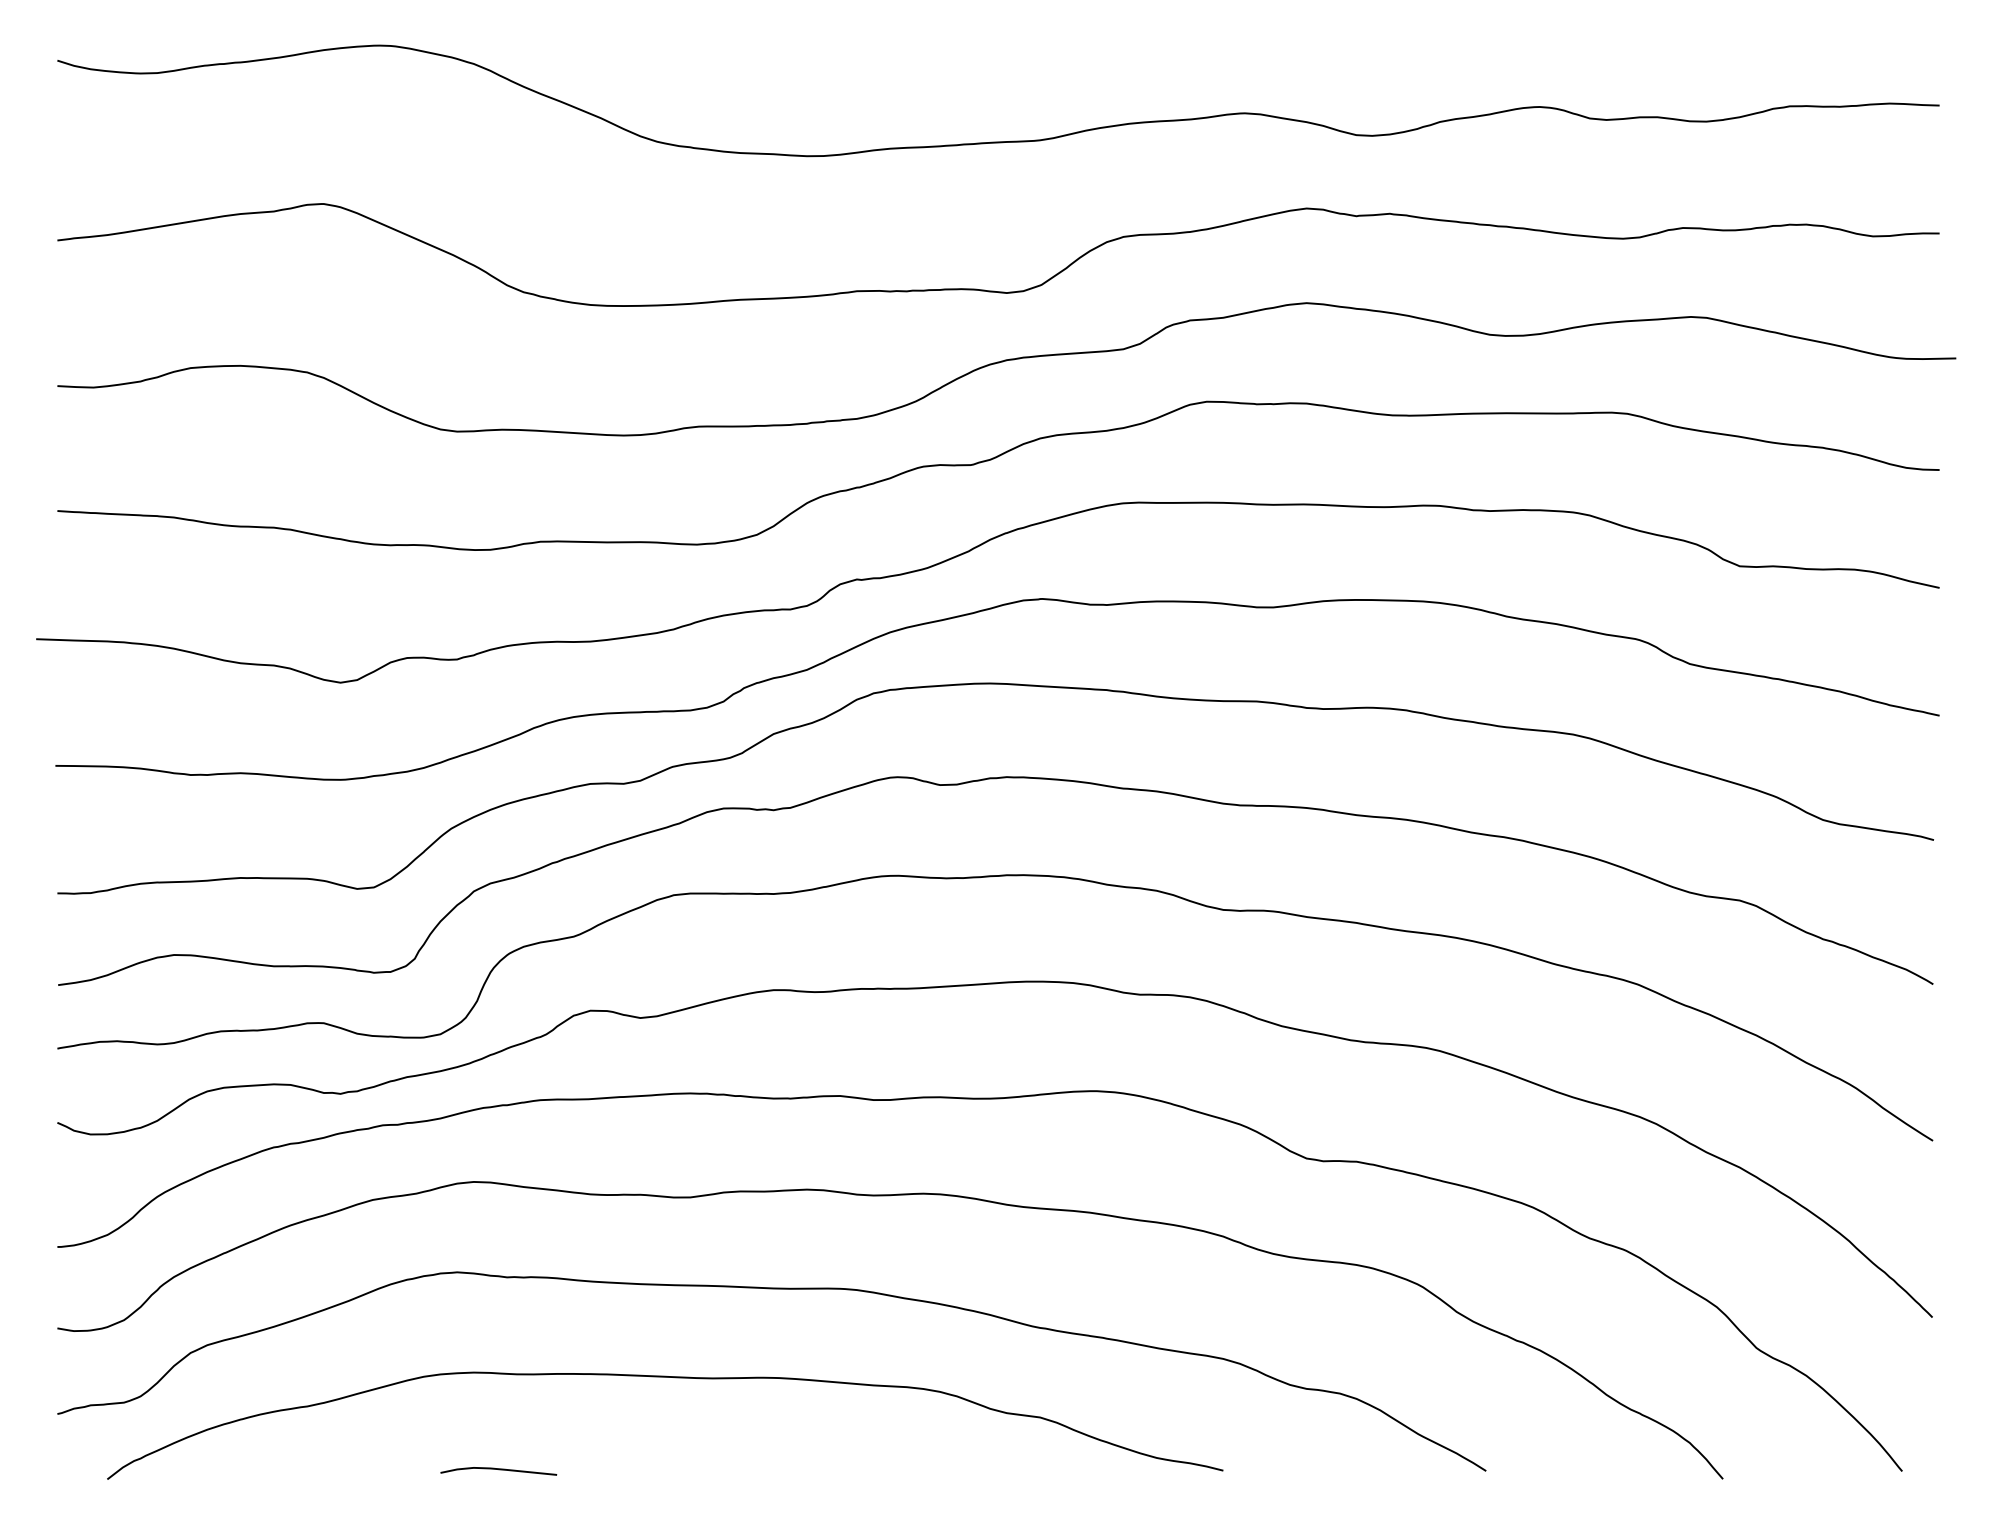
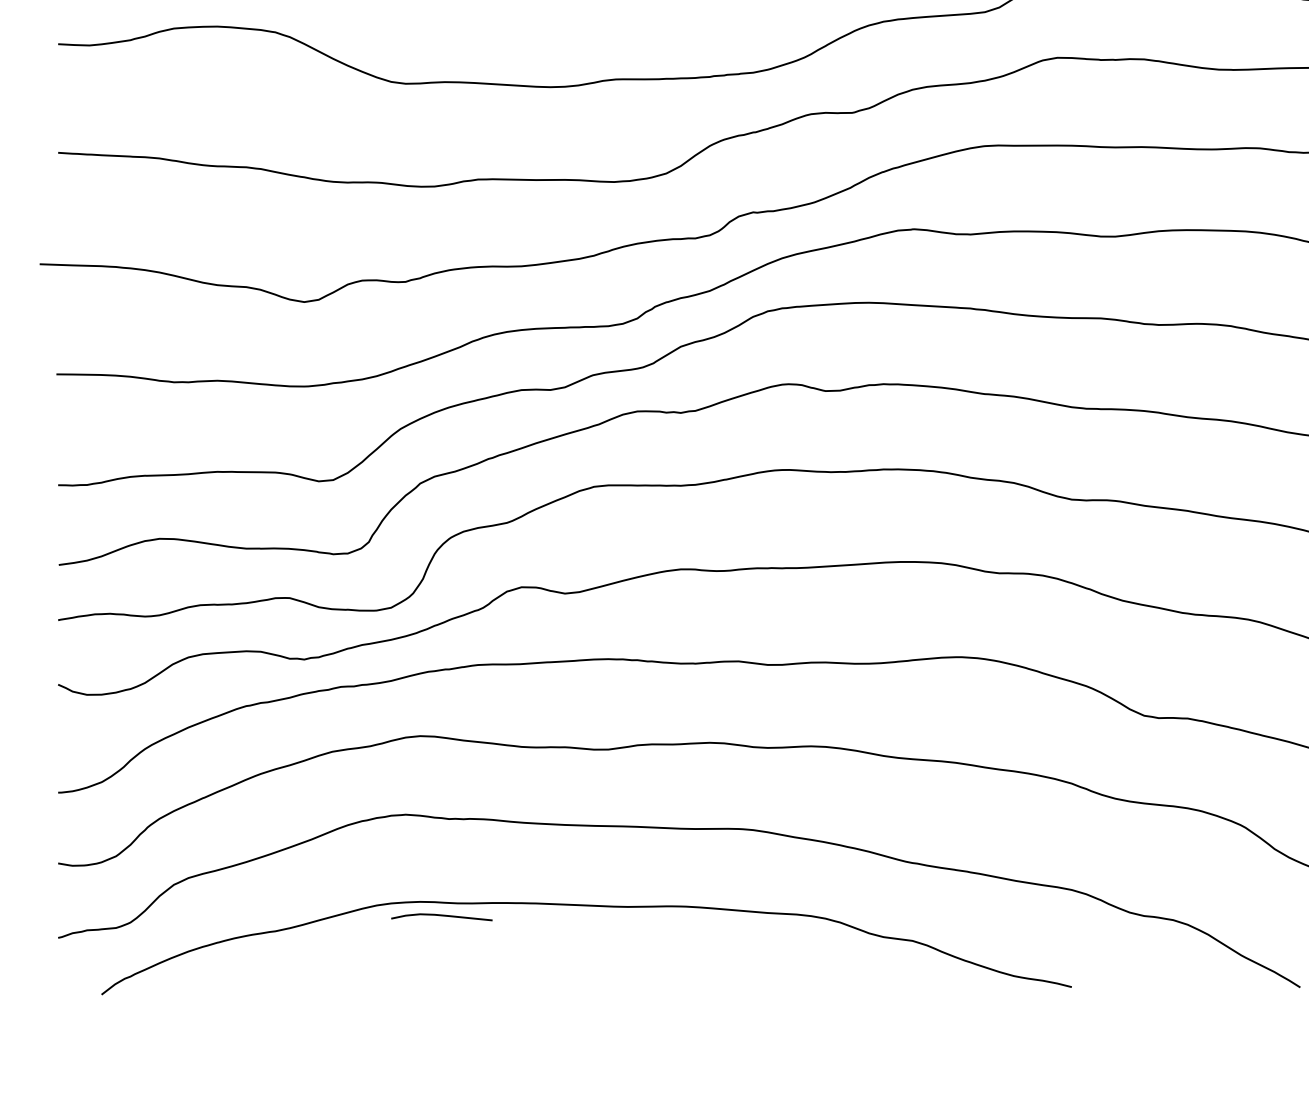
curve: (498, 1470) -> (441, 916), moved

